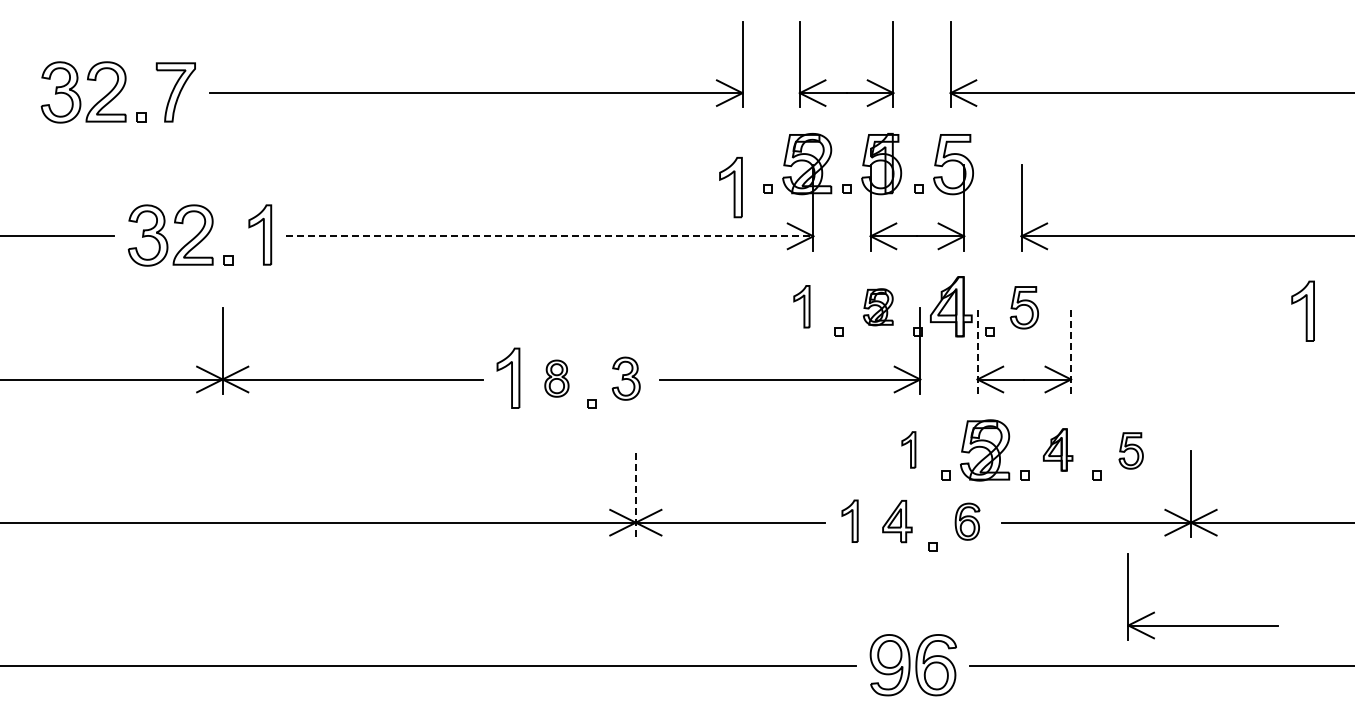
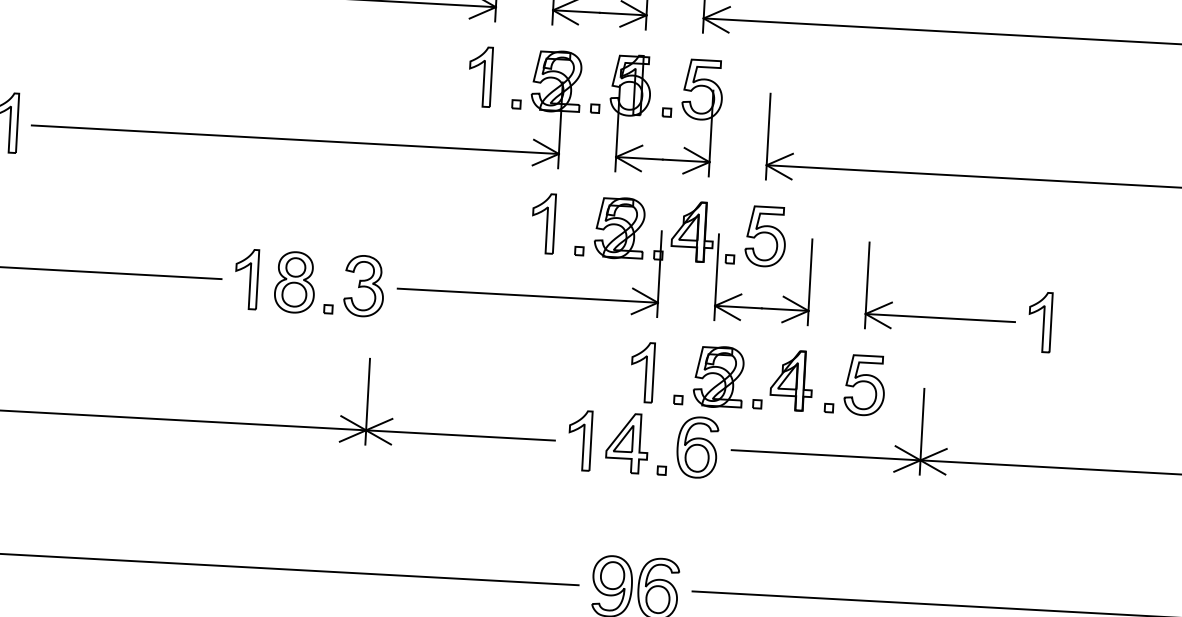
part: (730, 187) -> (480, 76), moved
line: (549, 236) -> (295, 139), dashed -> solid
part: (801, 306) -> (543, 223), size x1.43
part: (878, 307) -> (620, 228), size x1.67
part: (1024, 307) -> (765, 236), size x1.43
part: (1302, 310) -> (1039, 321), moved
line: (977, 350) -> (716, 276), dashed -> solid
line: (1071, 350) -> (810, 281), dashed -> solid
part: (556, 378) -> (294, 282), size x1.67
part: (626, 378) -> (364, 285), size x1.43
part: (908, 449) -> (642, 371), size x1.67
part: (1057, 449) -> (791, 380), size x1.43
part: (1130, 450) -> (863, 385), size x1.67
line: (635, 494) -> (367, 402), dashed -> solid
part: (849, 520) -> (579, 439), size x1.43
part: (897, 521) -> (627, 443), size x1.43
part: (967, 521) -> (697, 447), size x1.67
part: (1202, 625) -> (939, 318), moved

